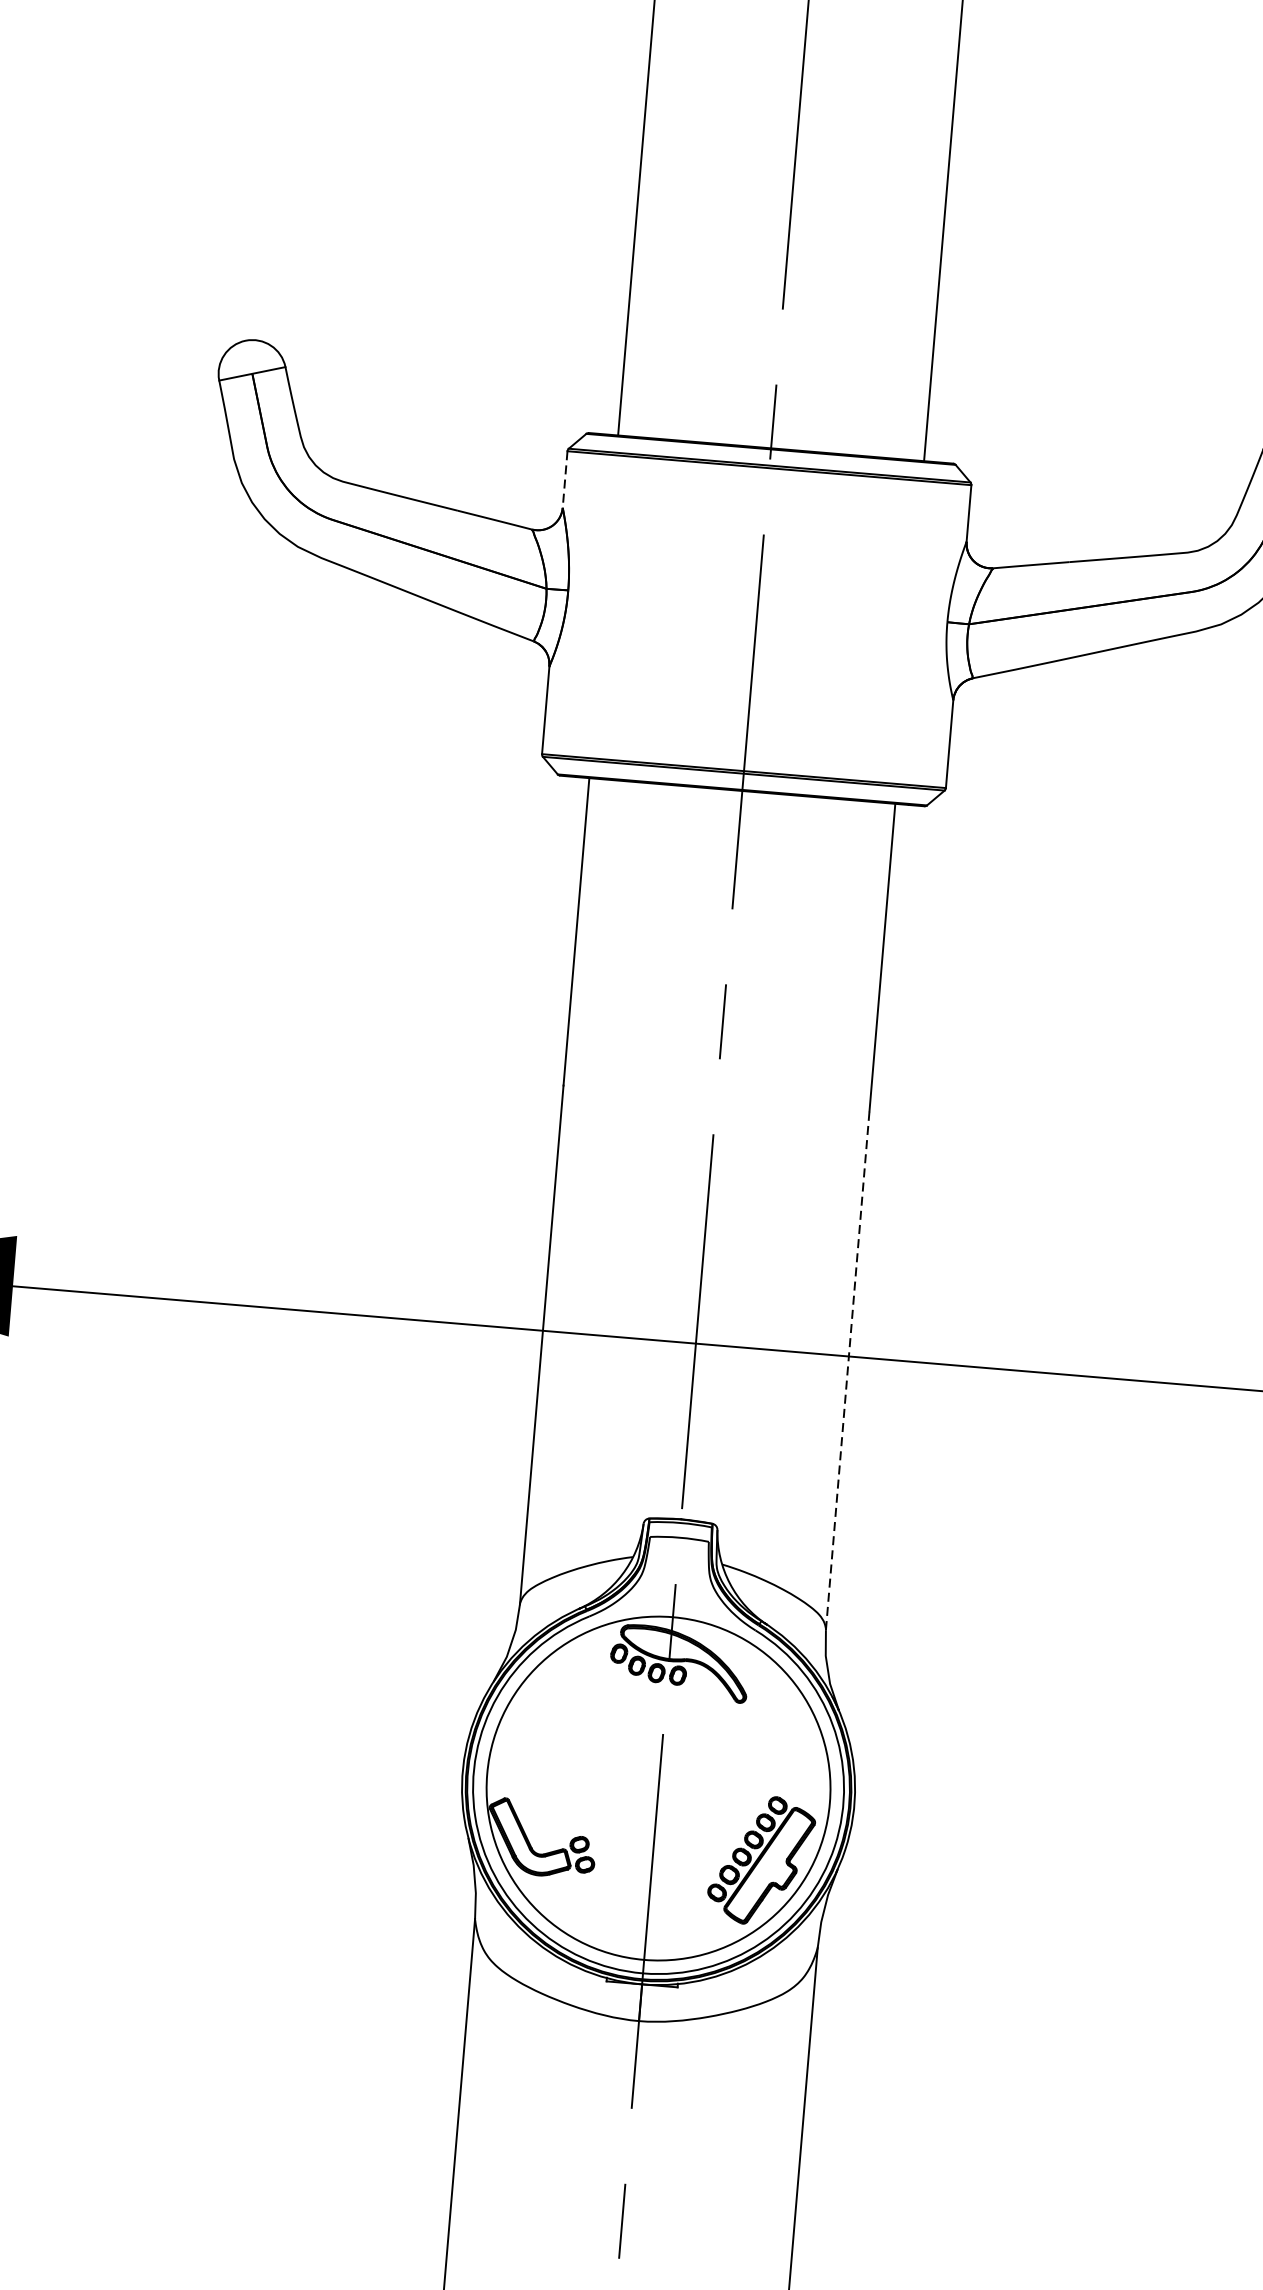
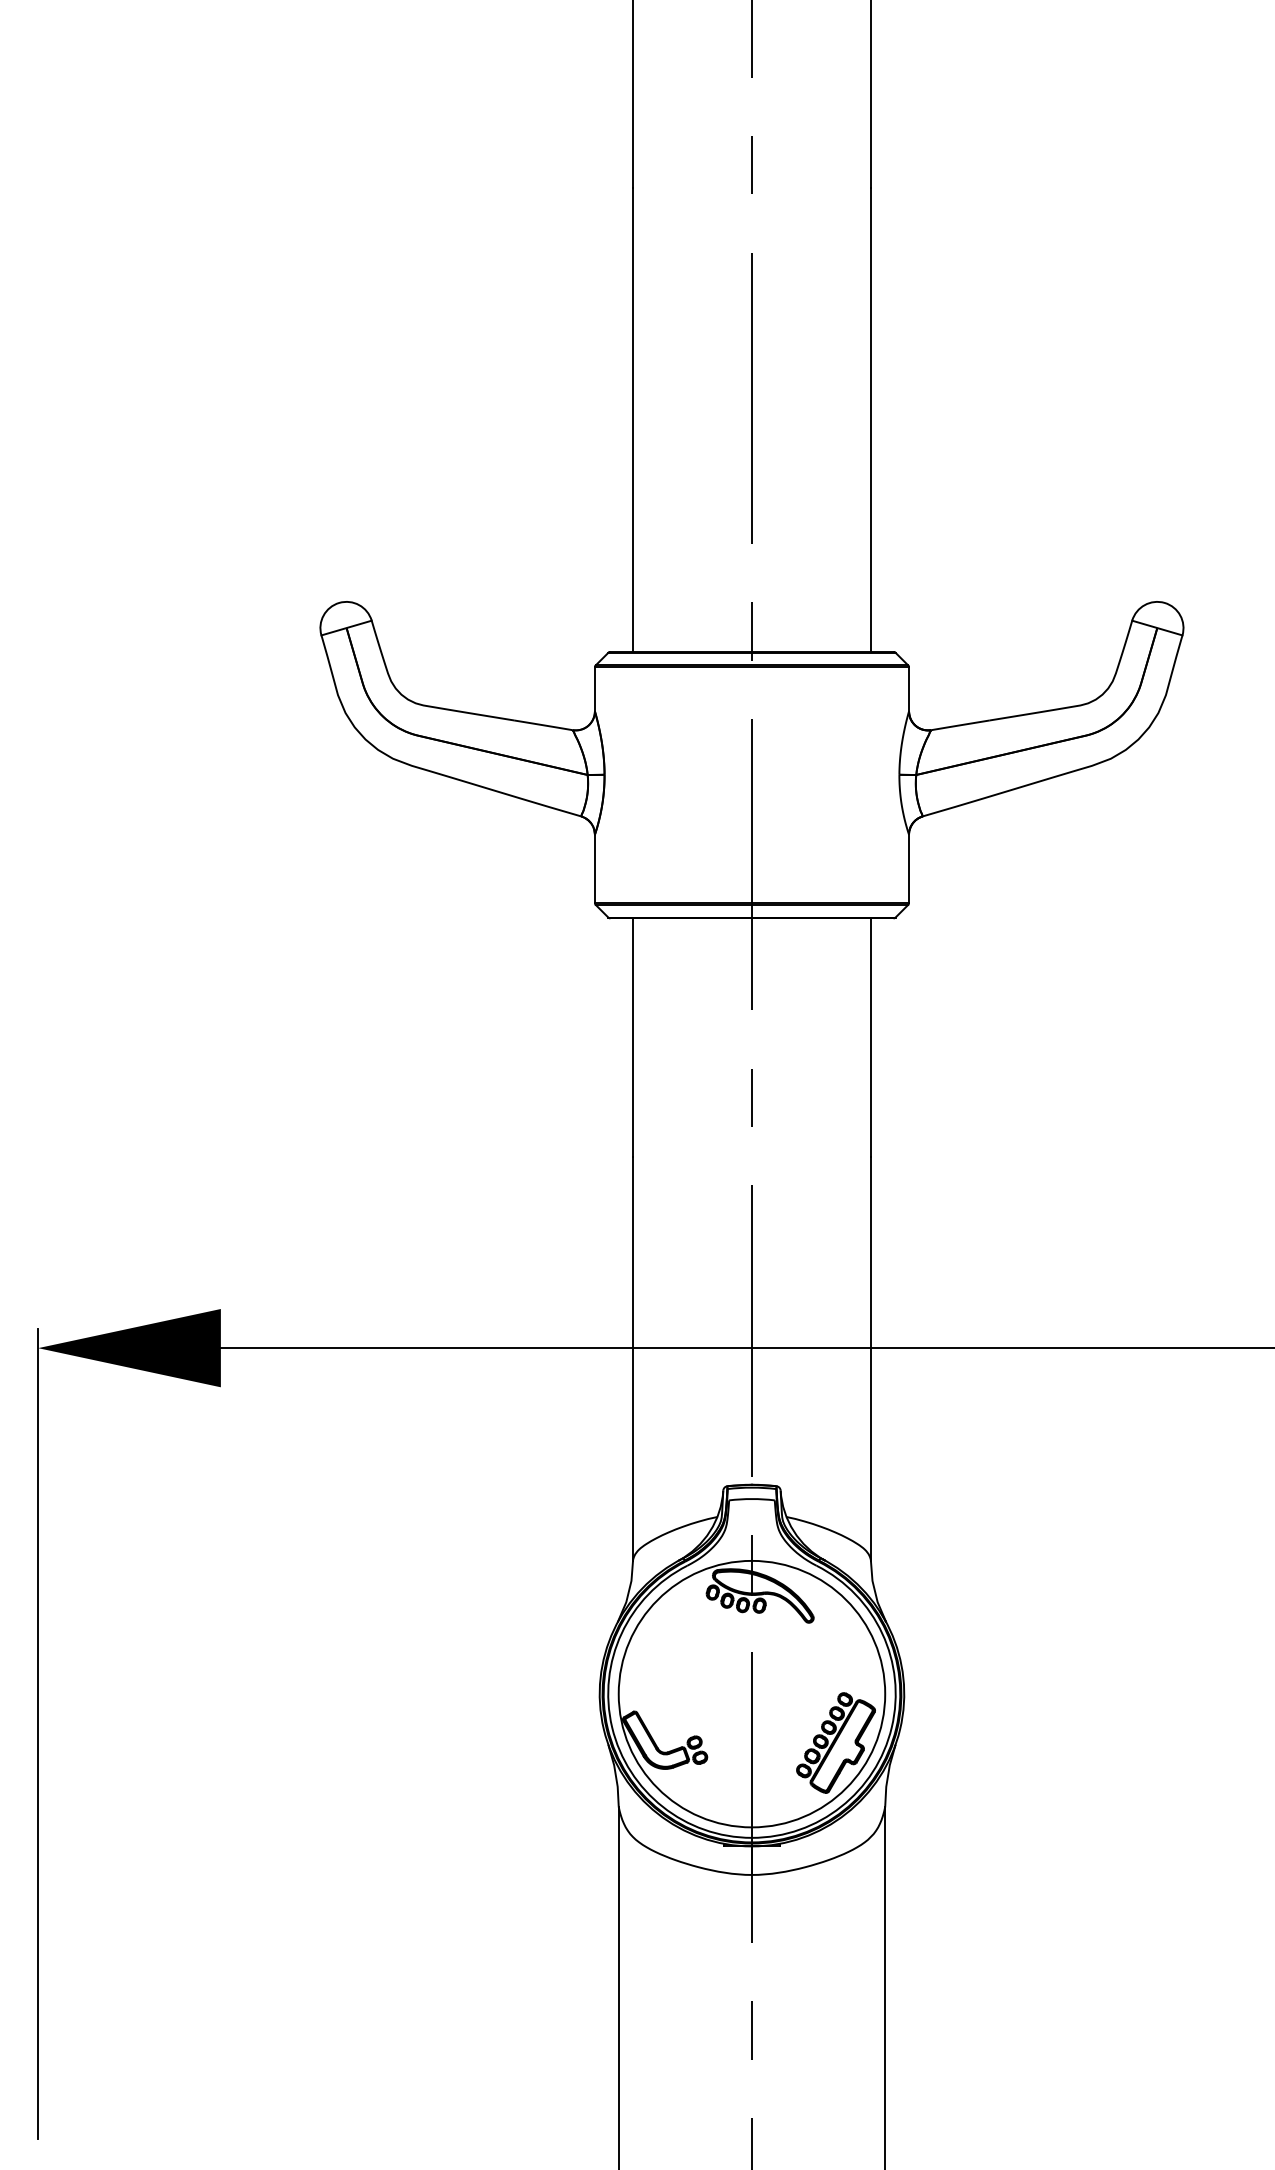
line: (564, 479) -> (594, 689), dashed -> solid
line: (847, 1371) -> (870, 1359), dashed -> solid

